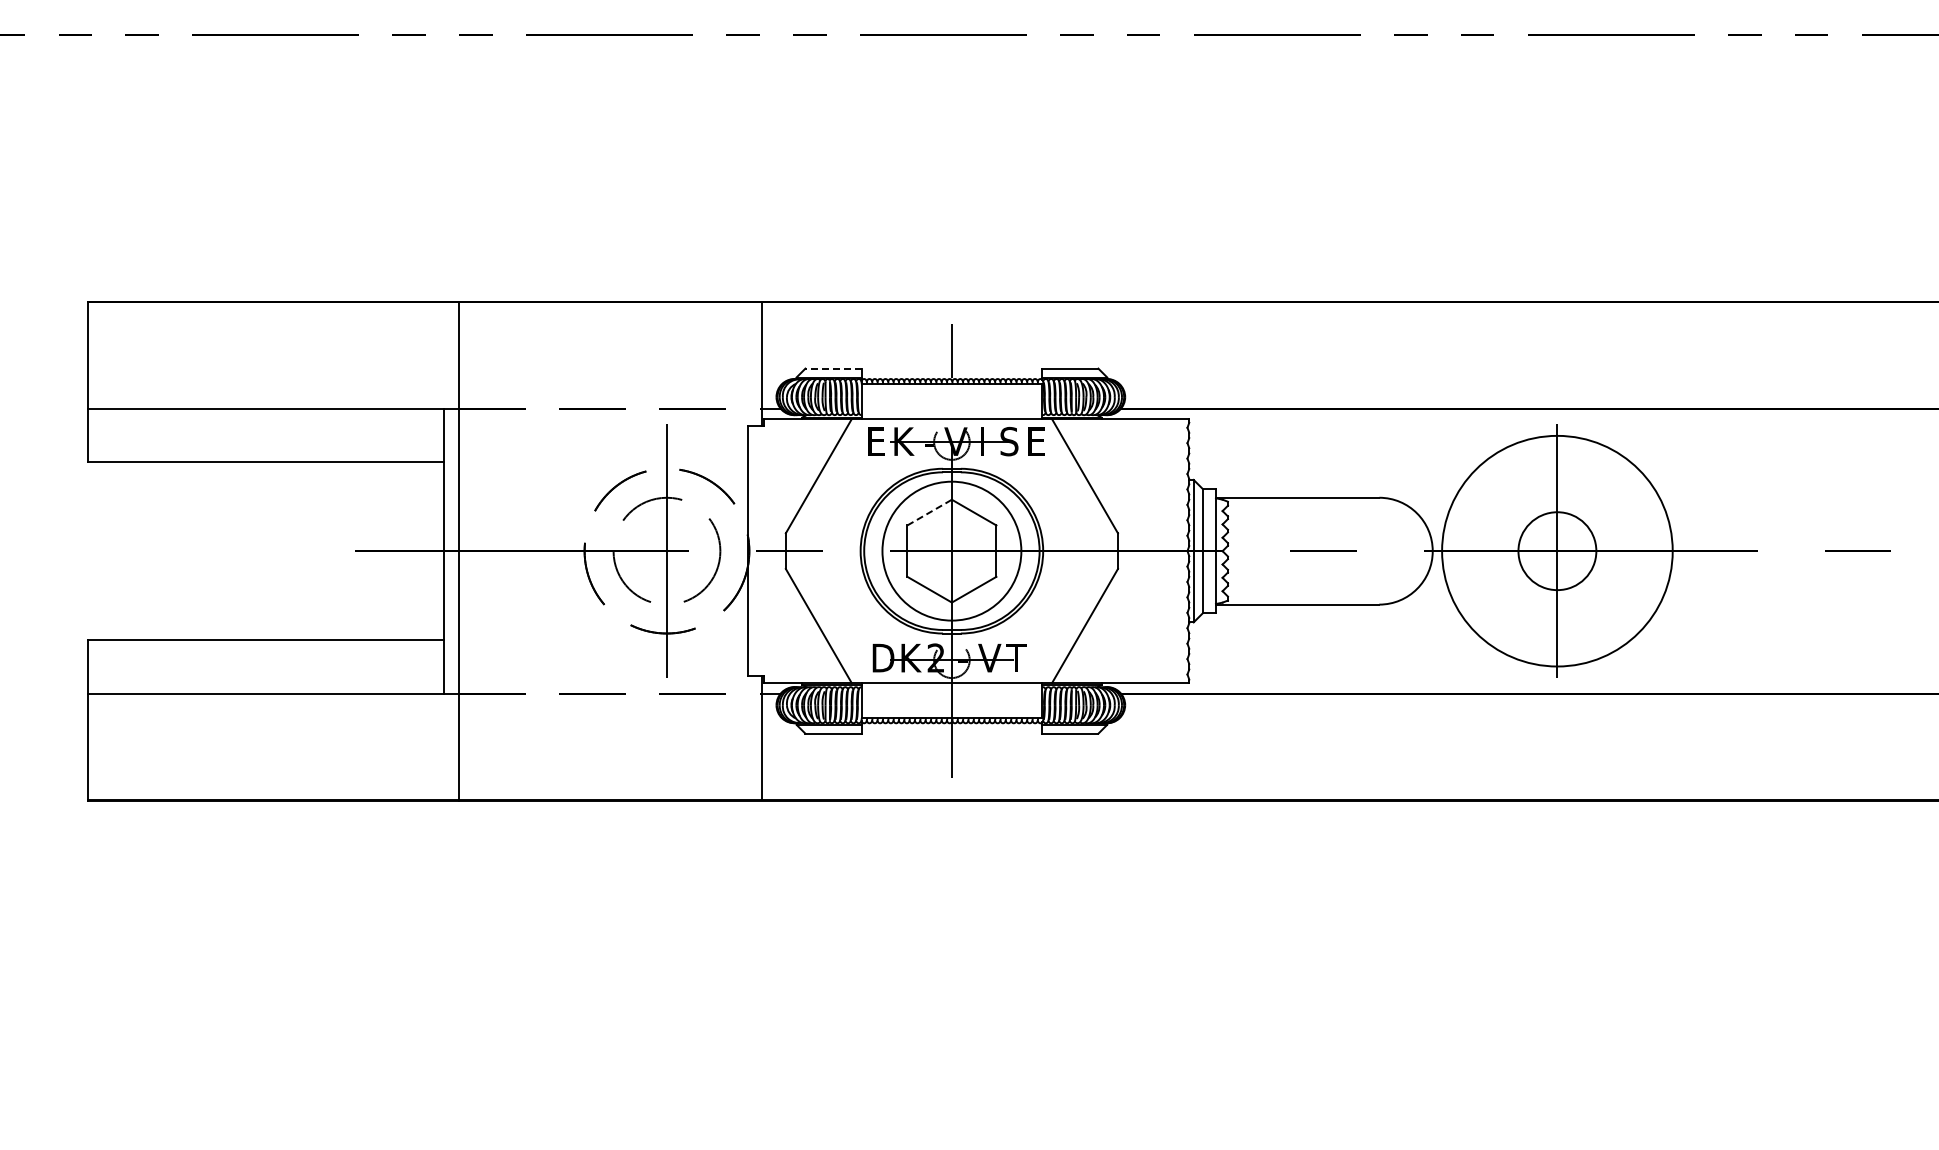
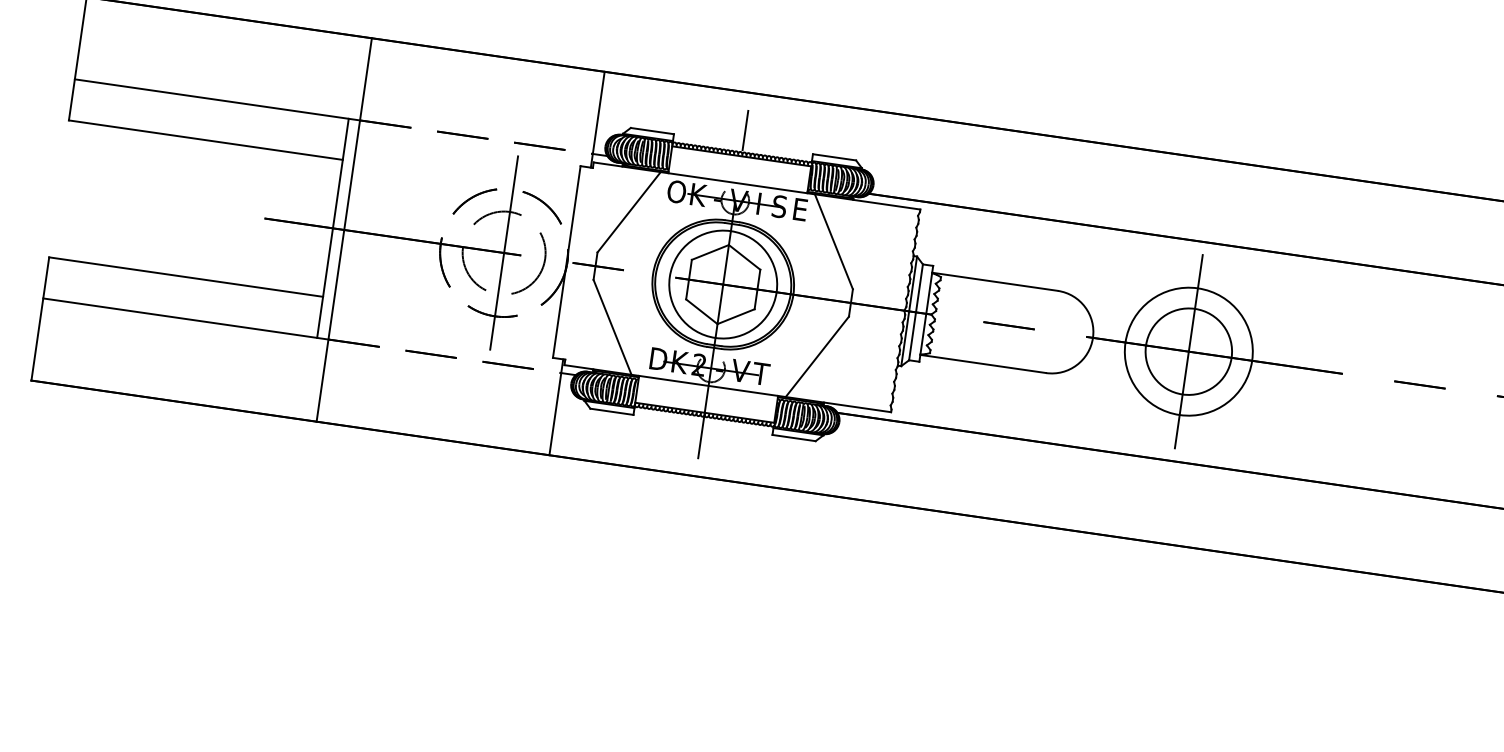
line: (833, 368) -> (652, 131), dashed -> solid
text: (875, 441) -> (676, 191), E -> O
line: (929, 512) -> (710, 252), dashed -> solid
circle: (1557, 550) -> (1188, 351), size x0.71
circle: (1557, 550) -> (1188, 351), size x1.43

